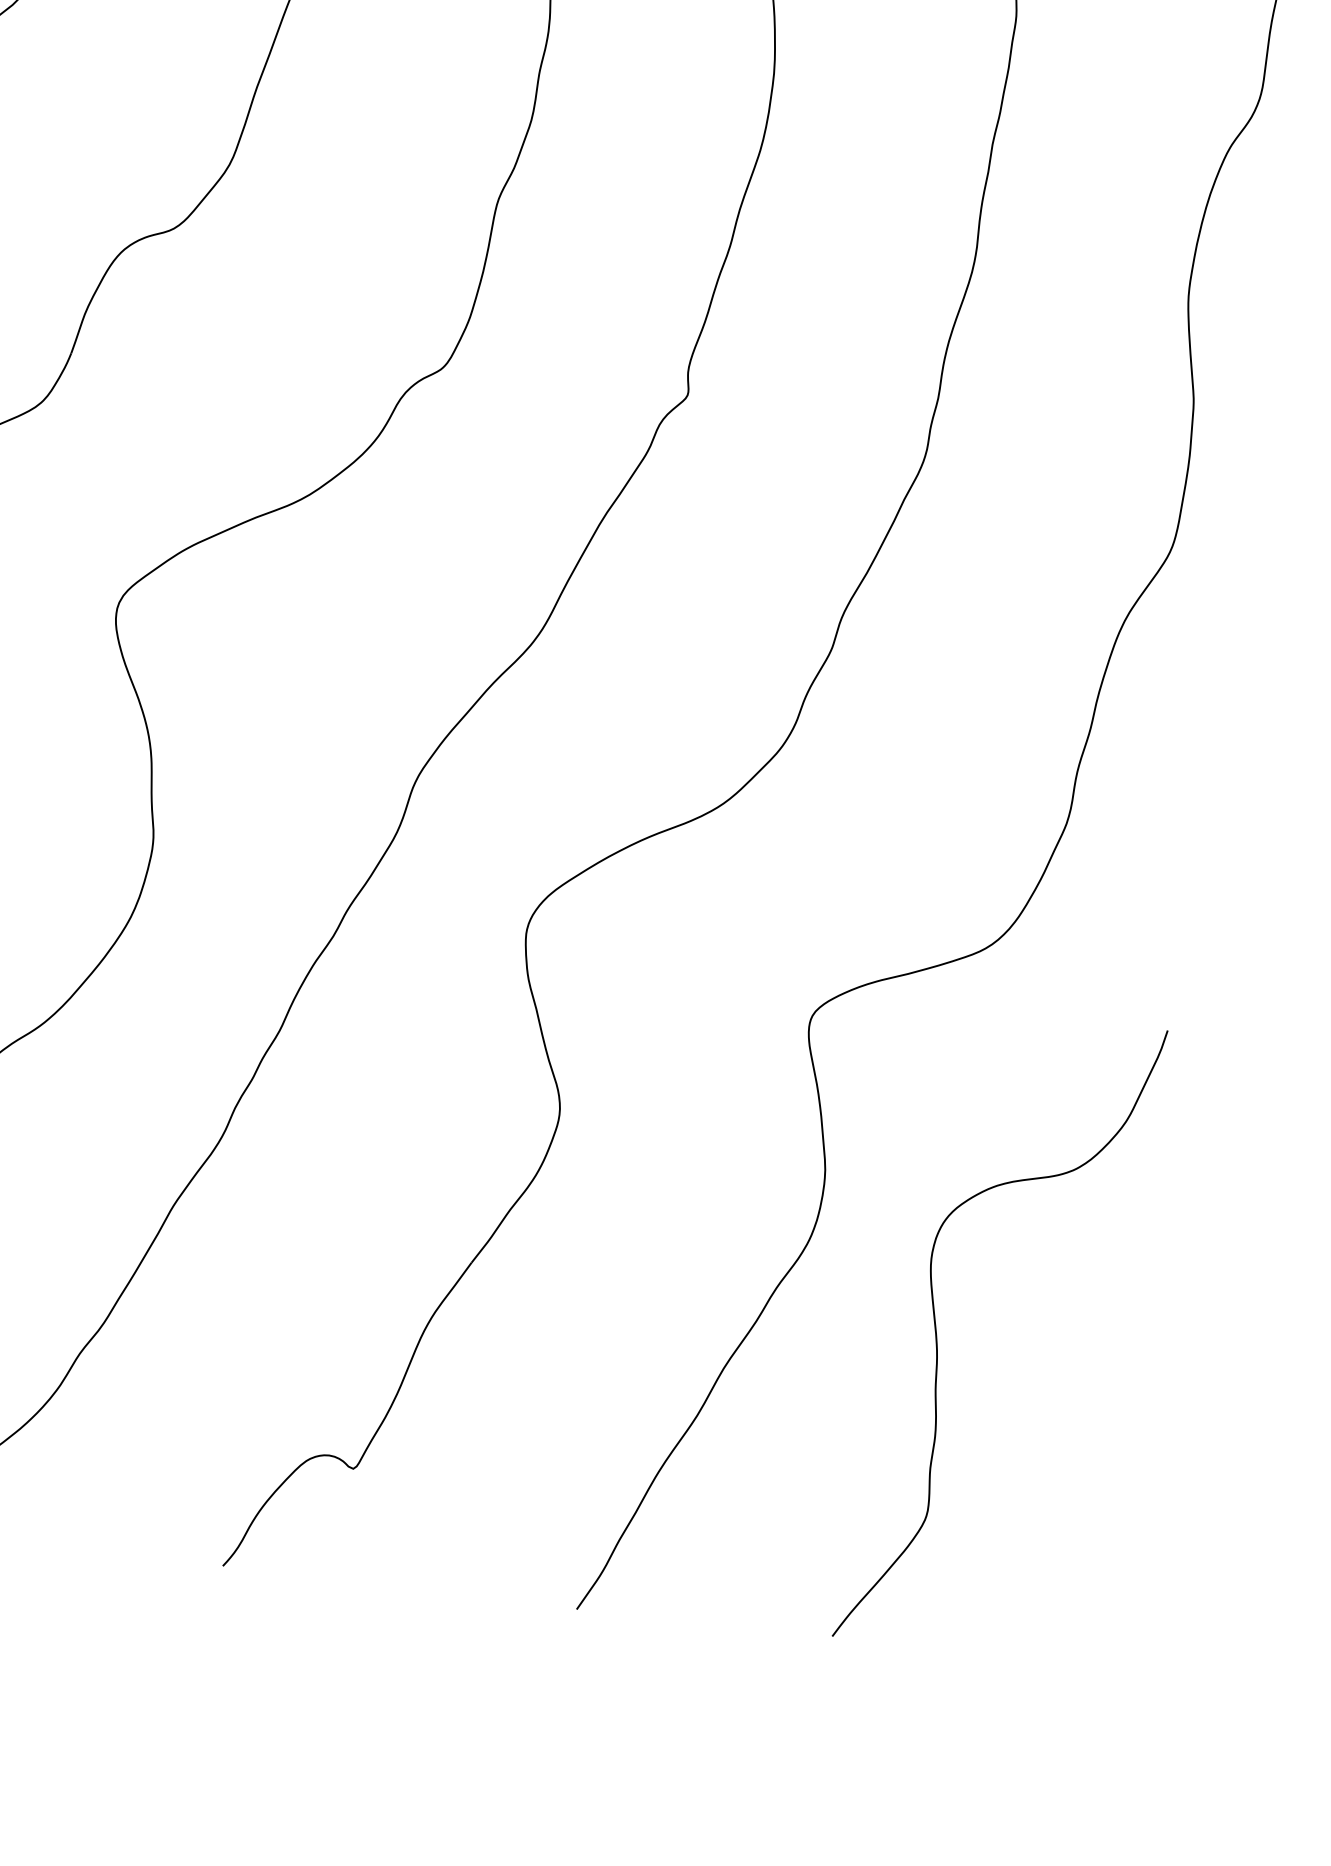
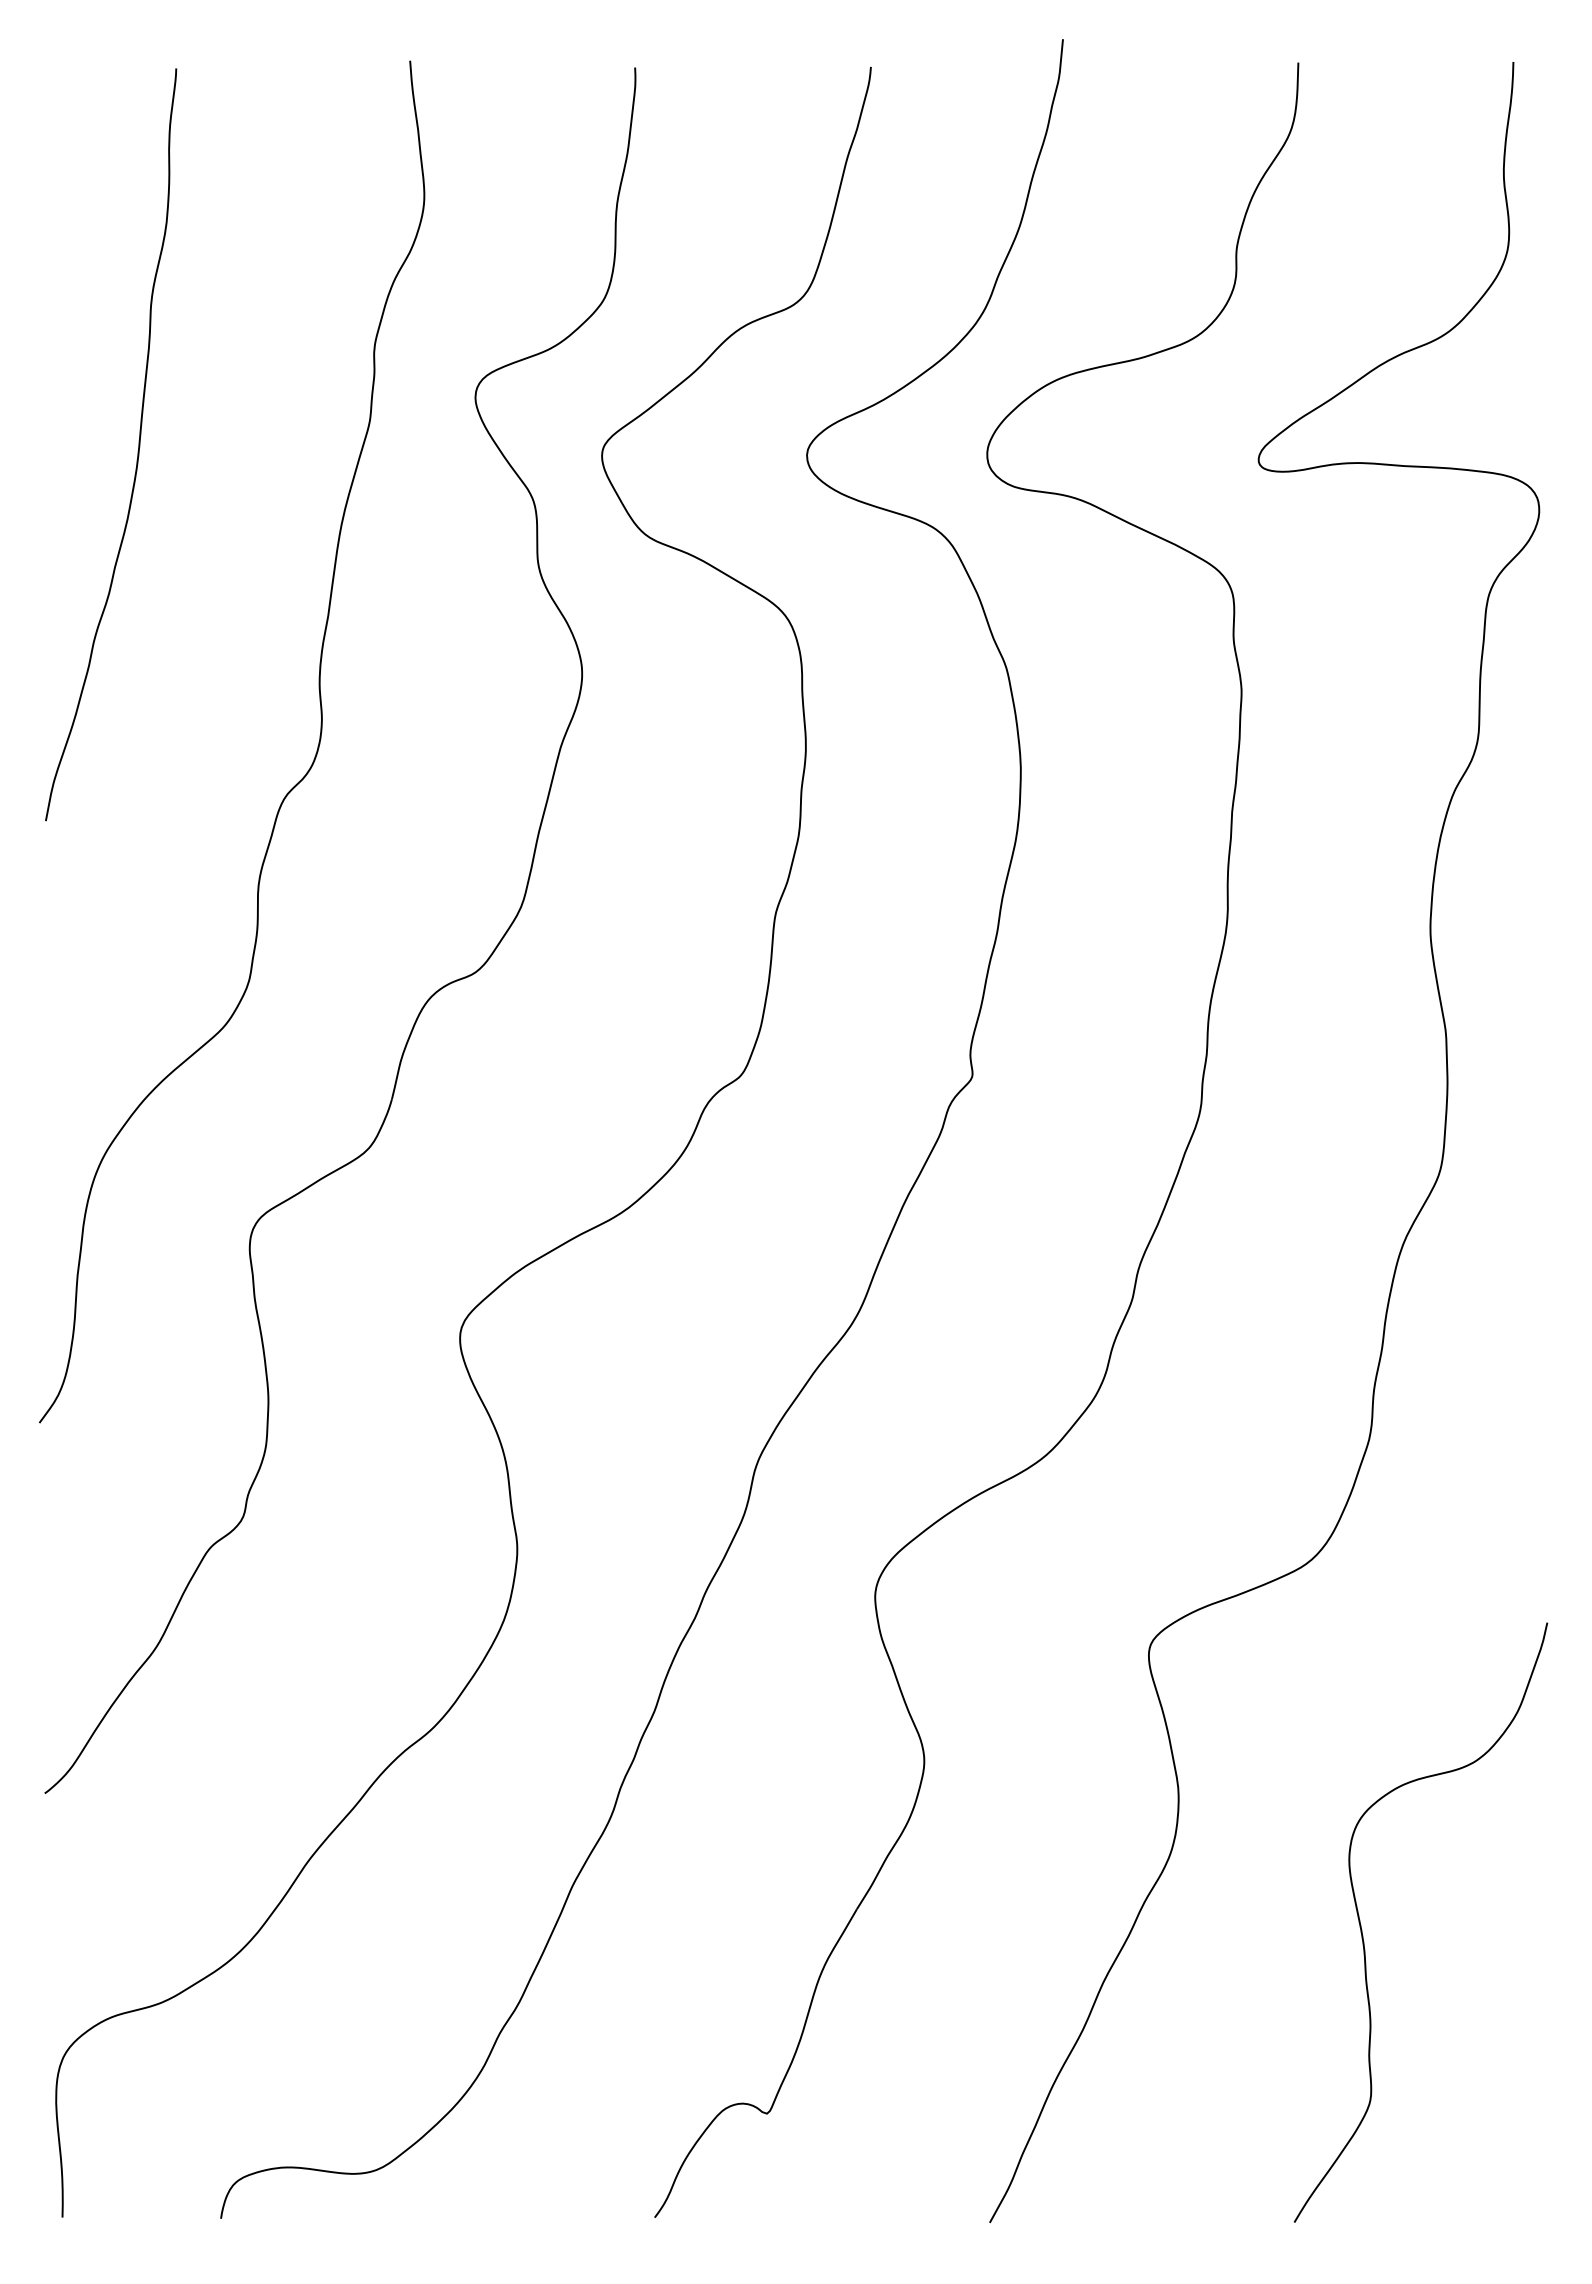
curve: (937, 1334) -> (1362, 1929), moved

